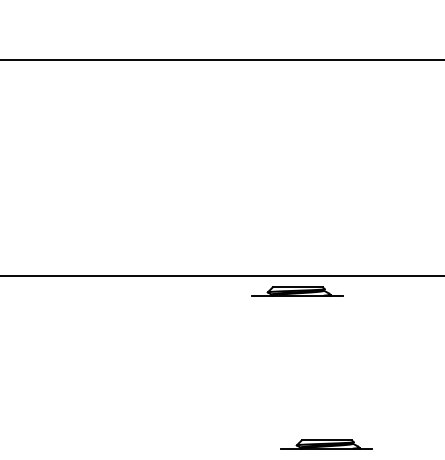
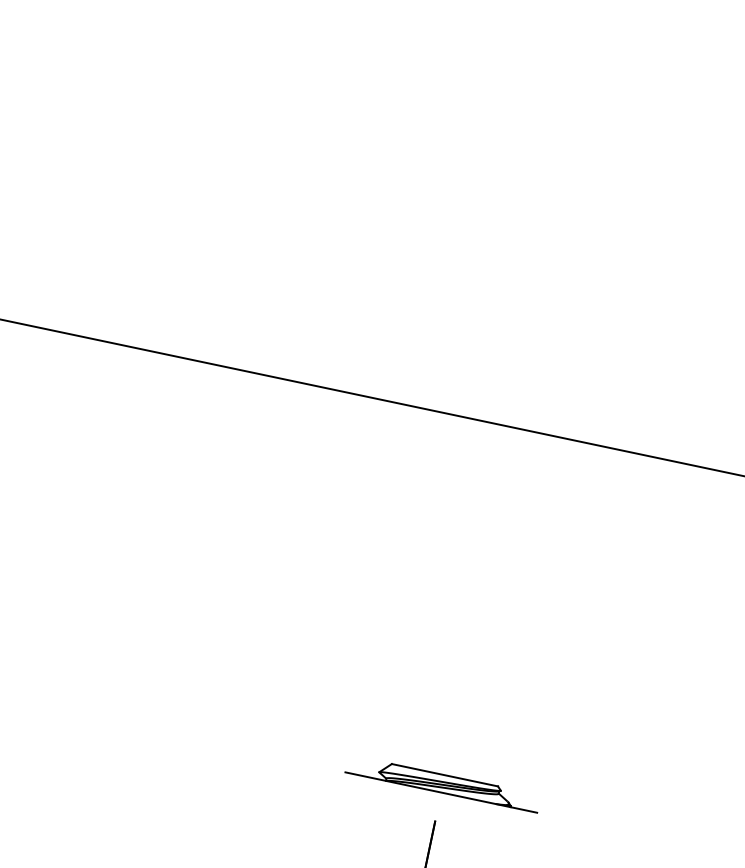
part: (297, 291) -> (449, 447), removed

